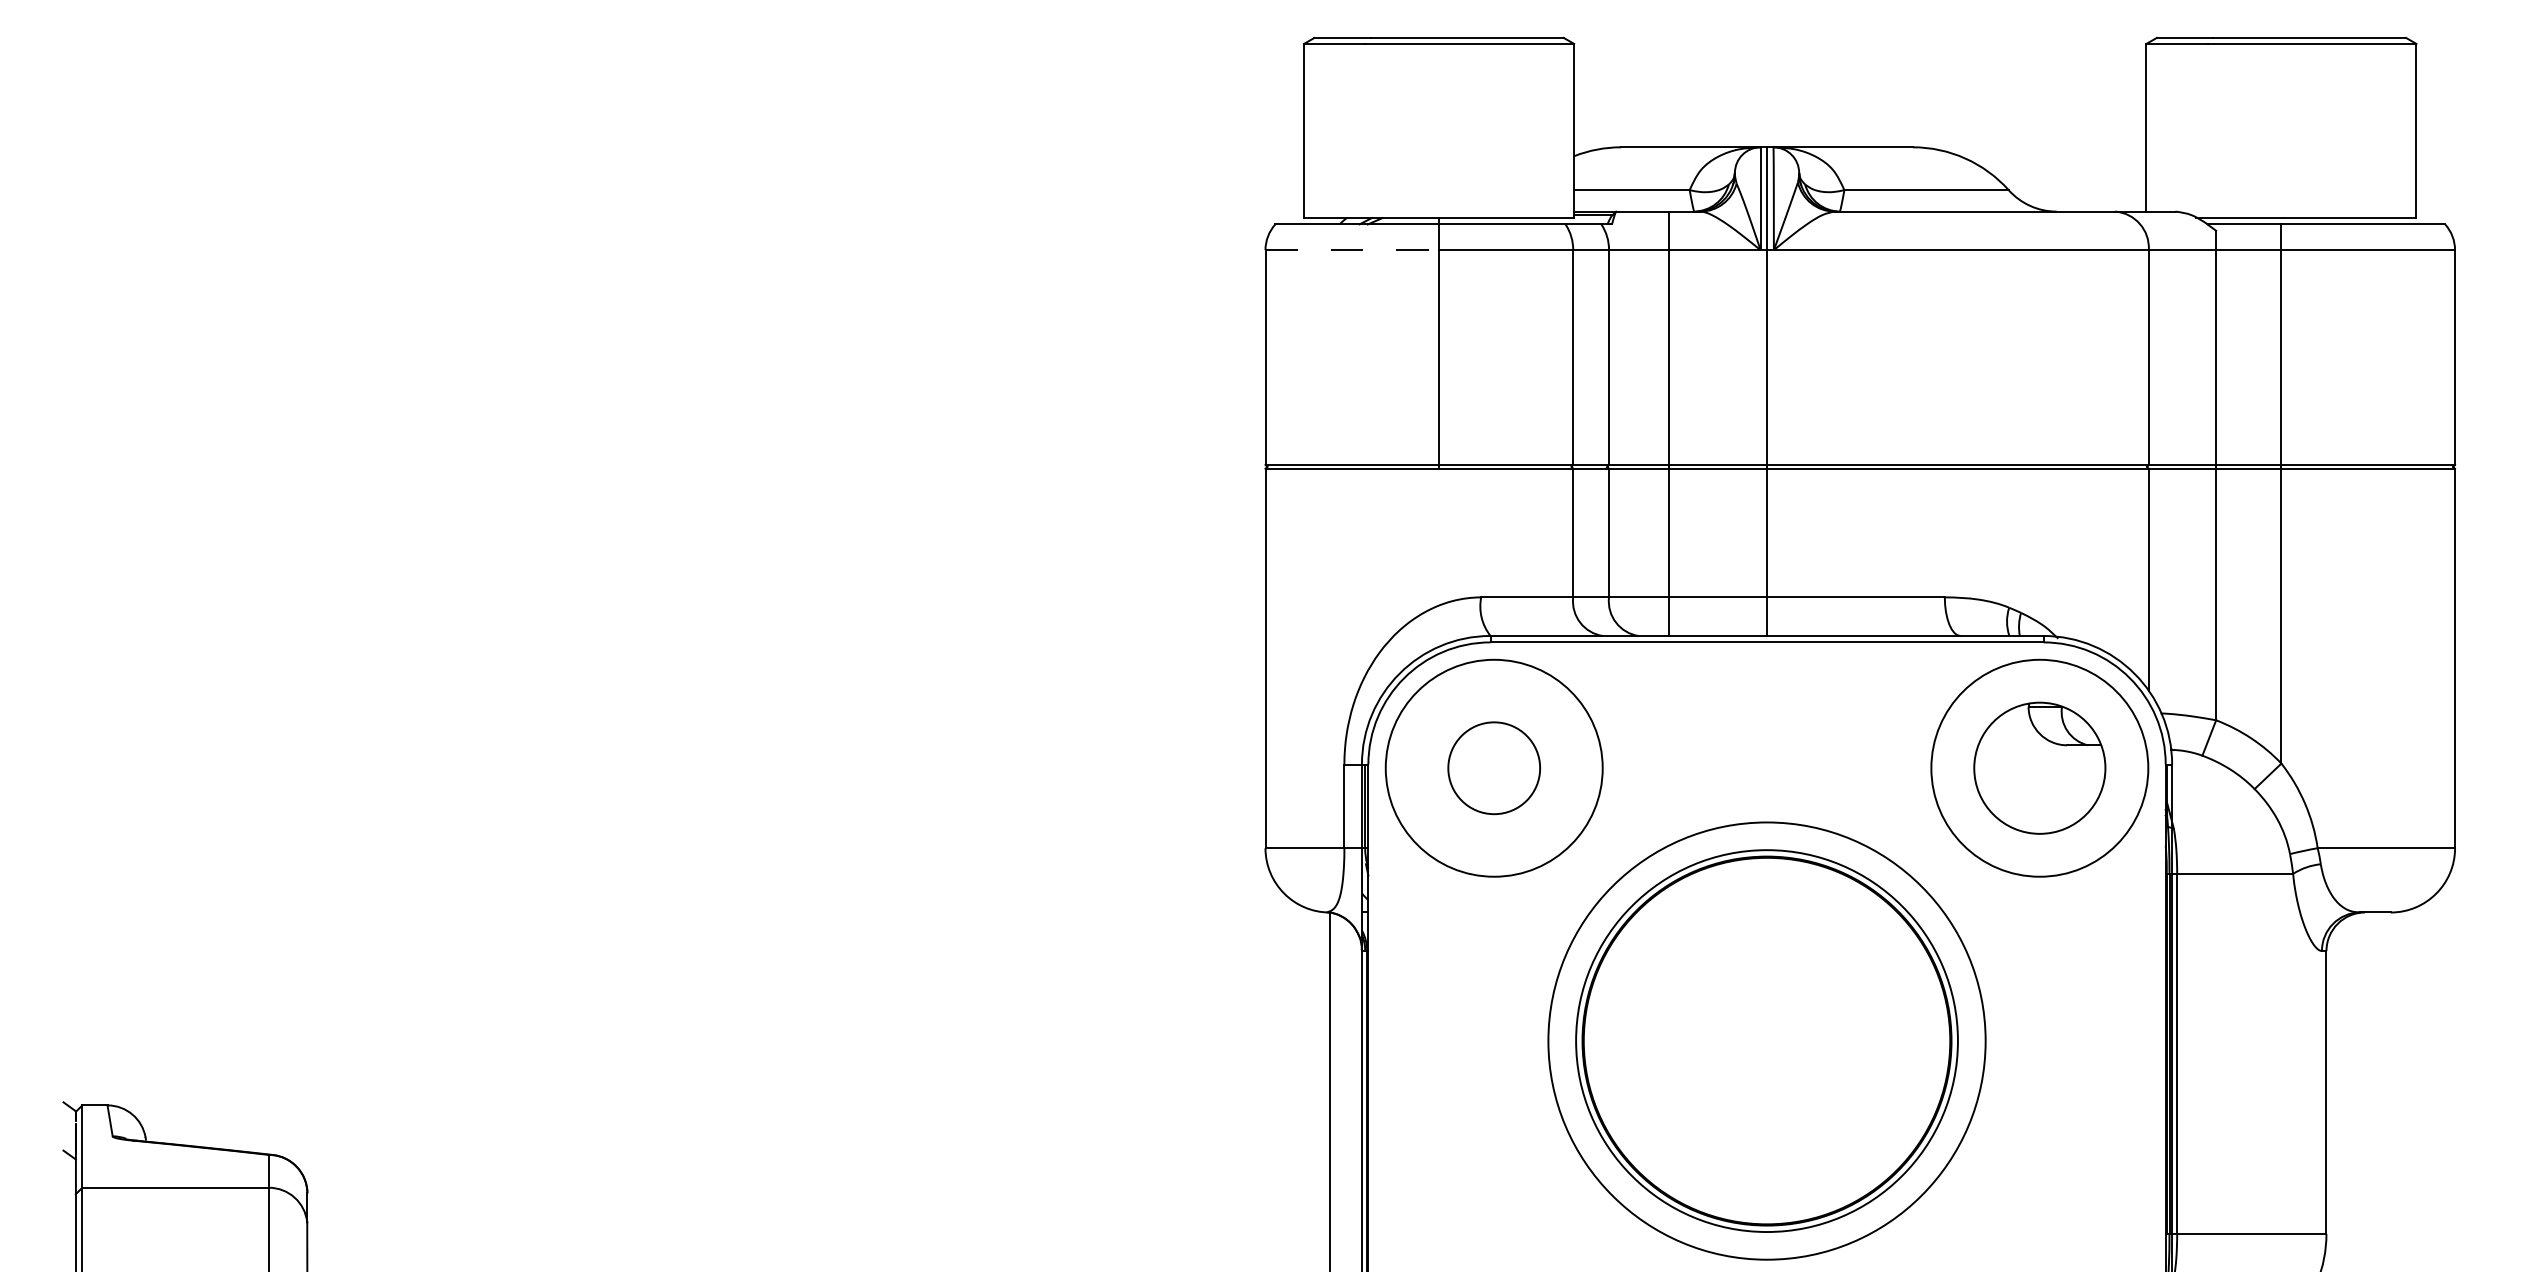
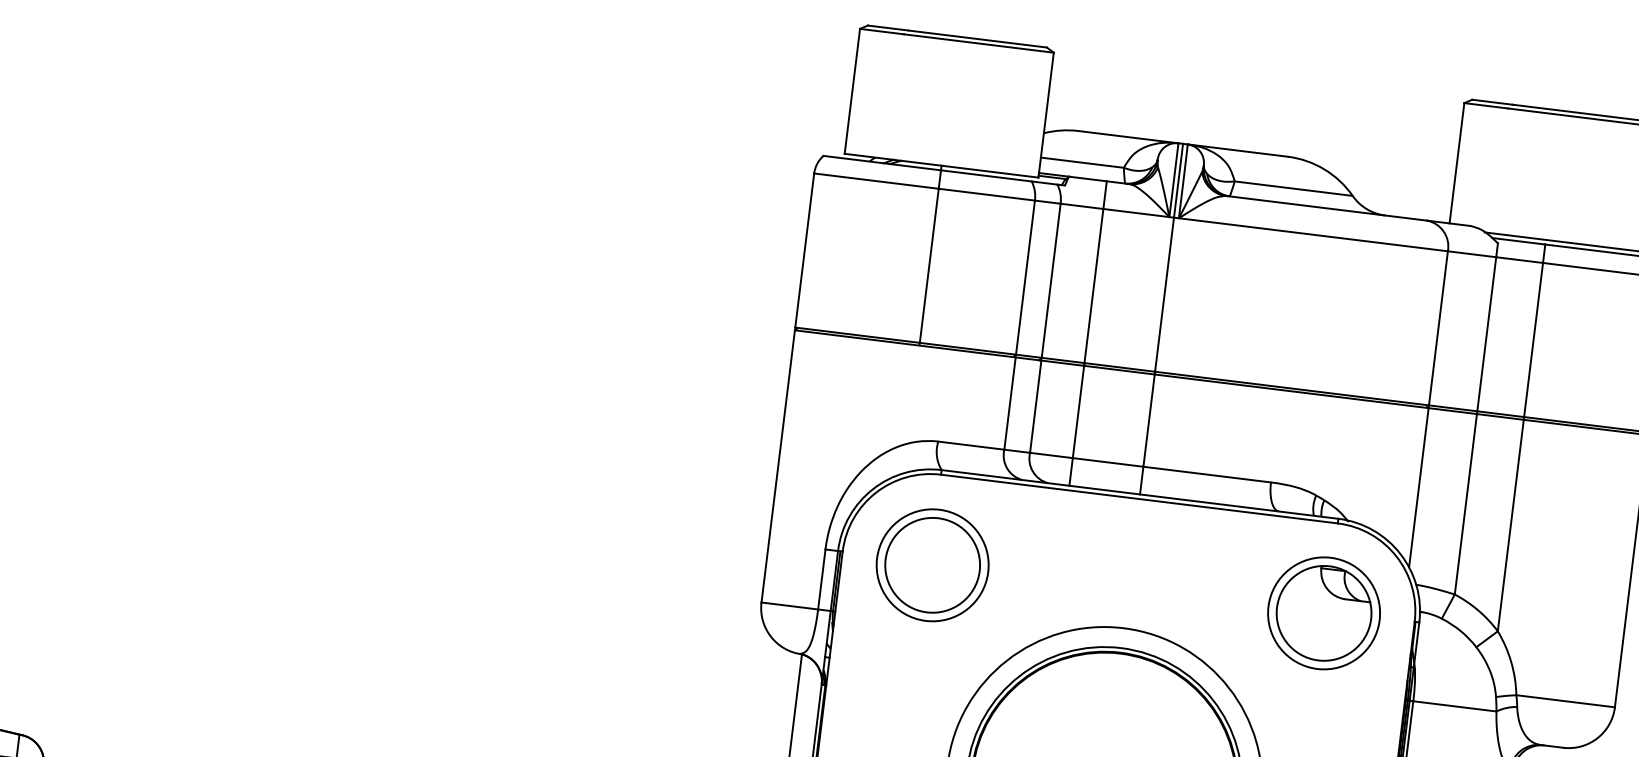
line: (1352, 250) -> (876, 181), dashed -> solid
circle: (1493, 767) -> (932, 564), size x0.71
circle: (1493, 767) -> (932, 564), size x1.43
circle: (2039, 767) -> (1323, 612), size x0.71

